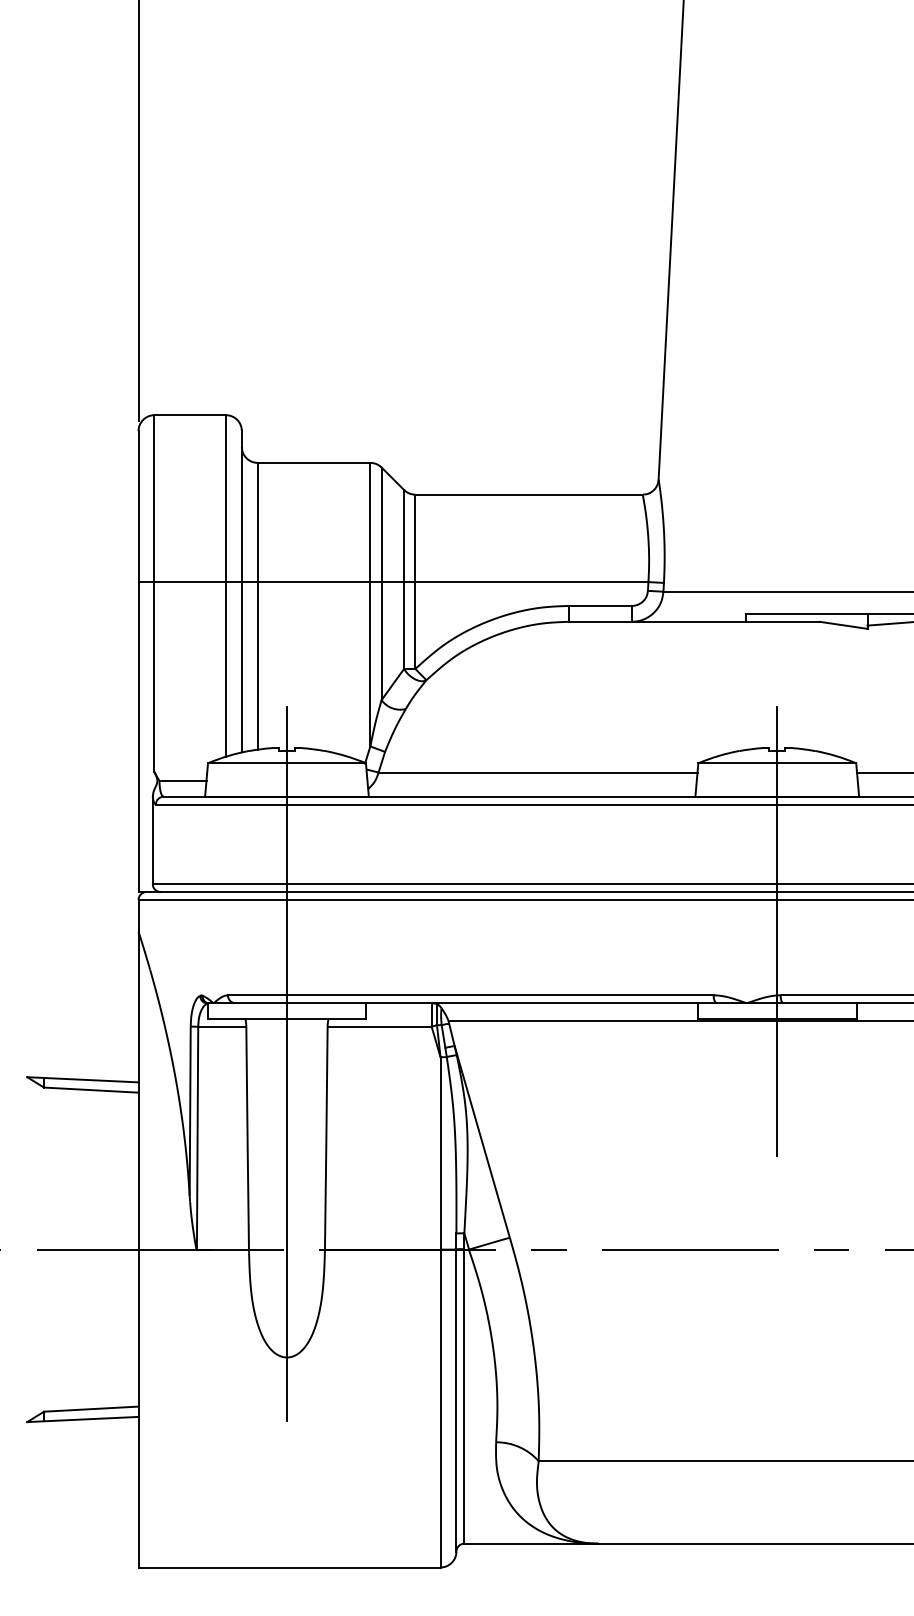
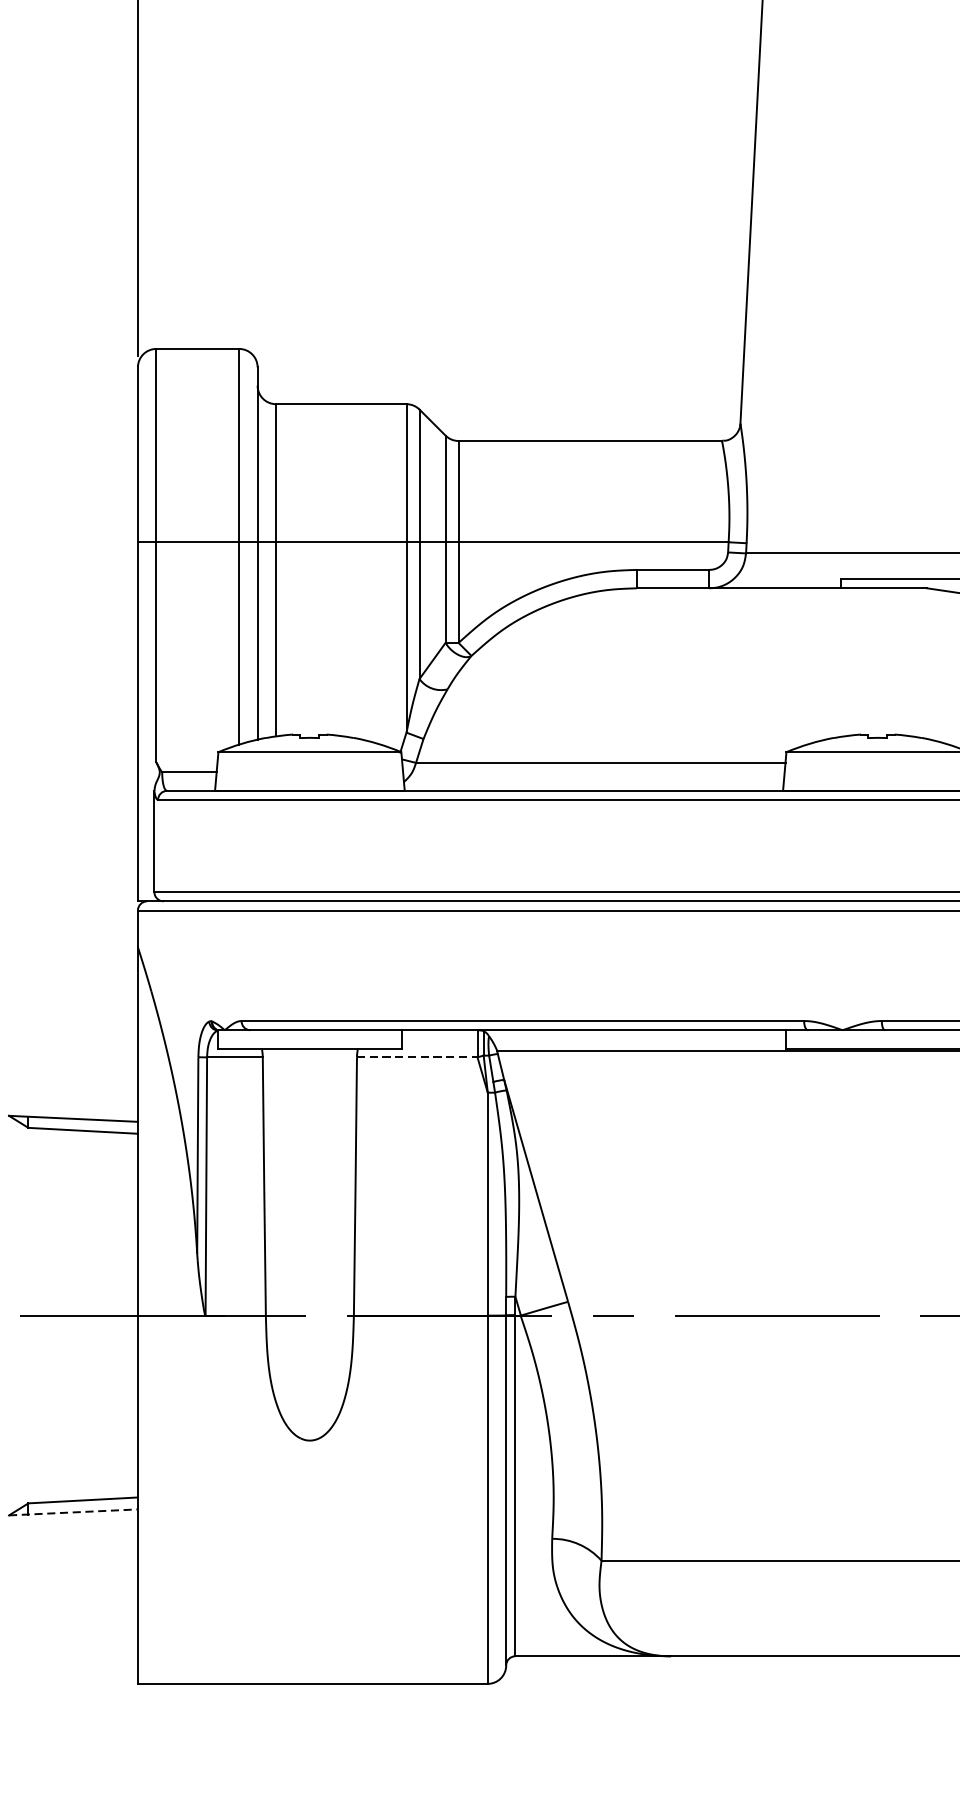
line: (777, 930) -> (878, 945), removed
line: (380, 1026) -> (418, 1057), solid -> dashed
line: (286, 1063) -> (309, 1099), removed
line: (82, 1419) -> (73, 1512), solid -> dashed

